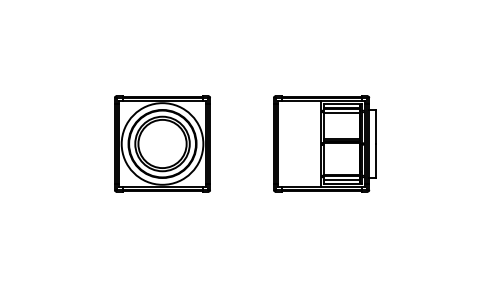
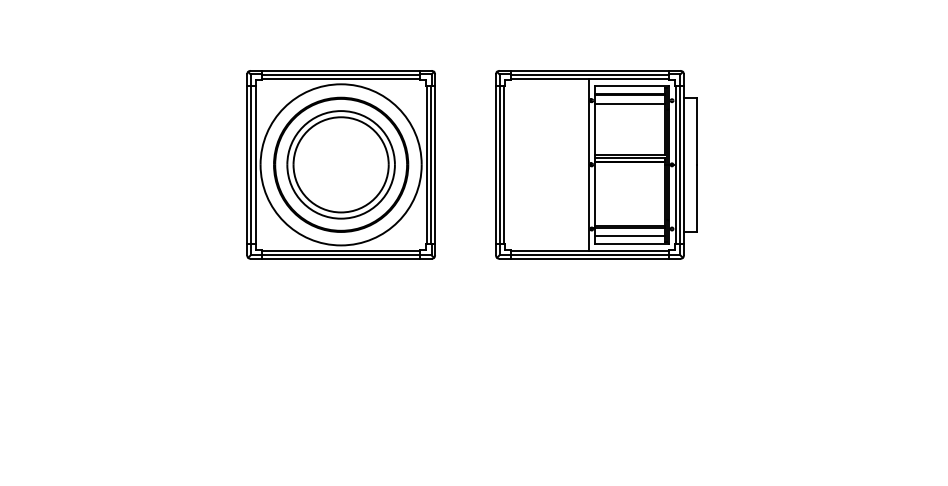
part: (324, 143) -> (595, 163), moved

